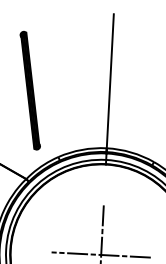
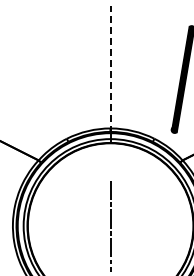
line: (110, 83) -> (110, 69), solid -> dashed
part: (29, 90) -> (37, 79), removed
line: (101, 255) -> (110, 226), removed

